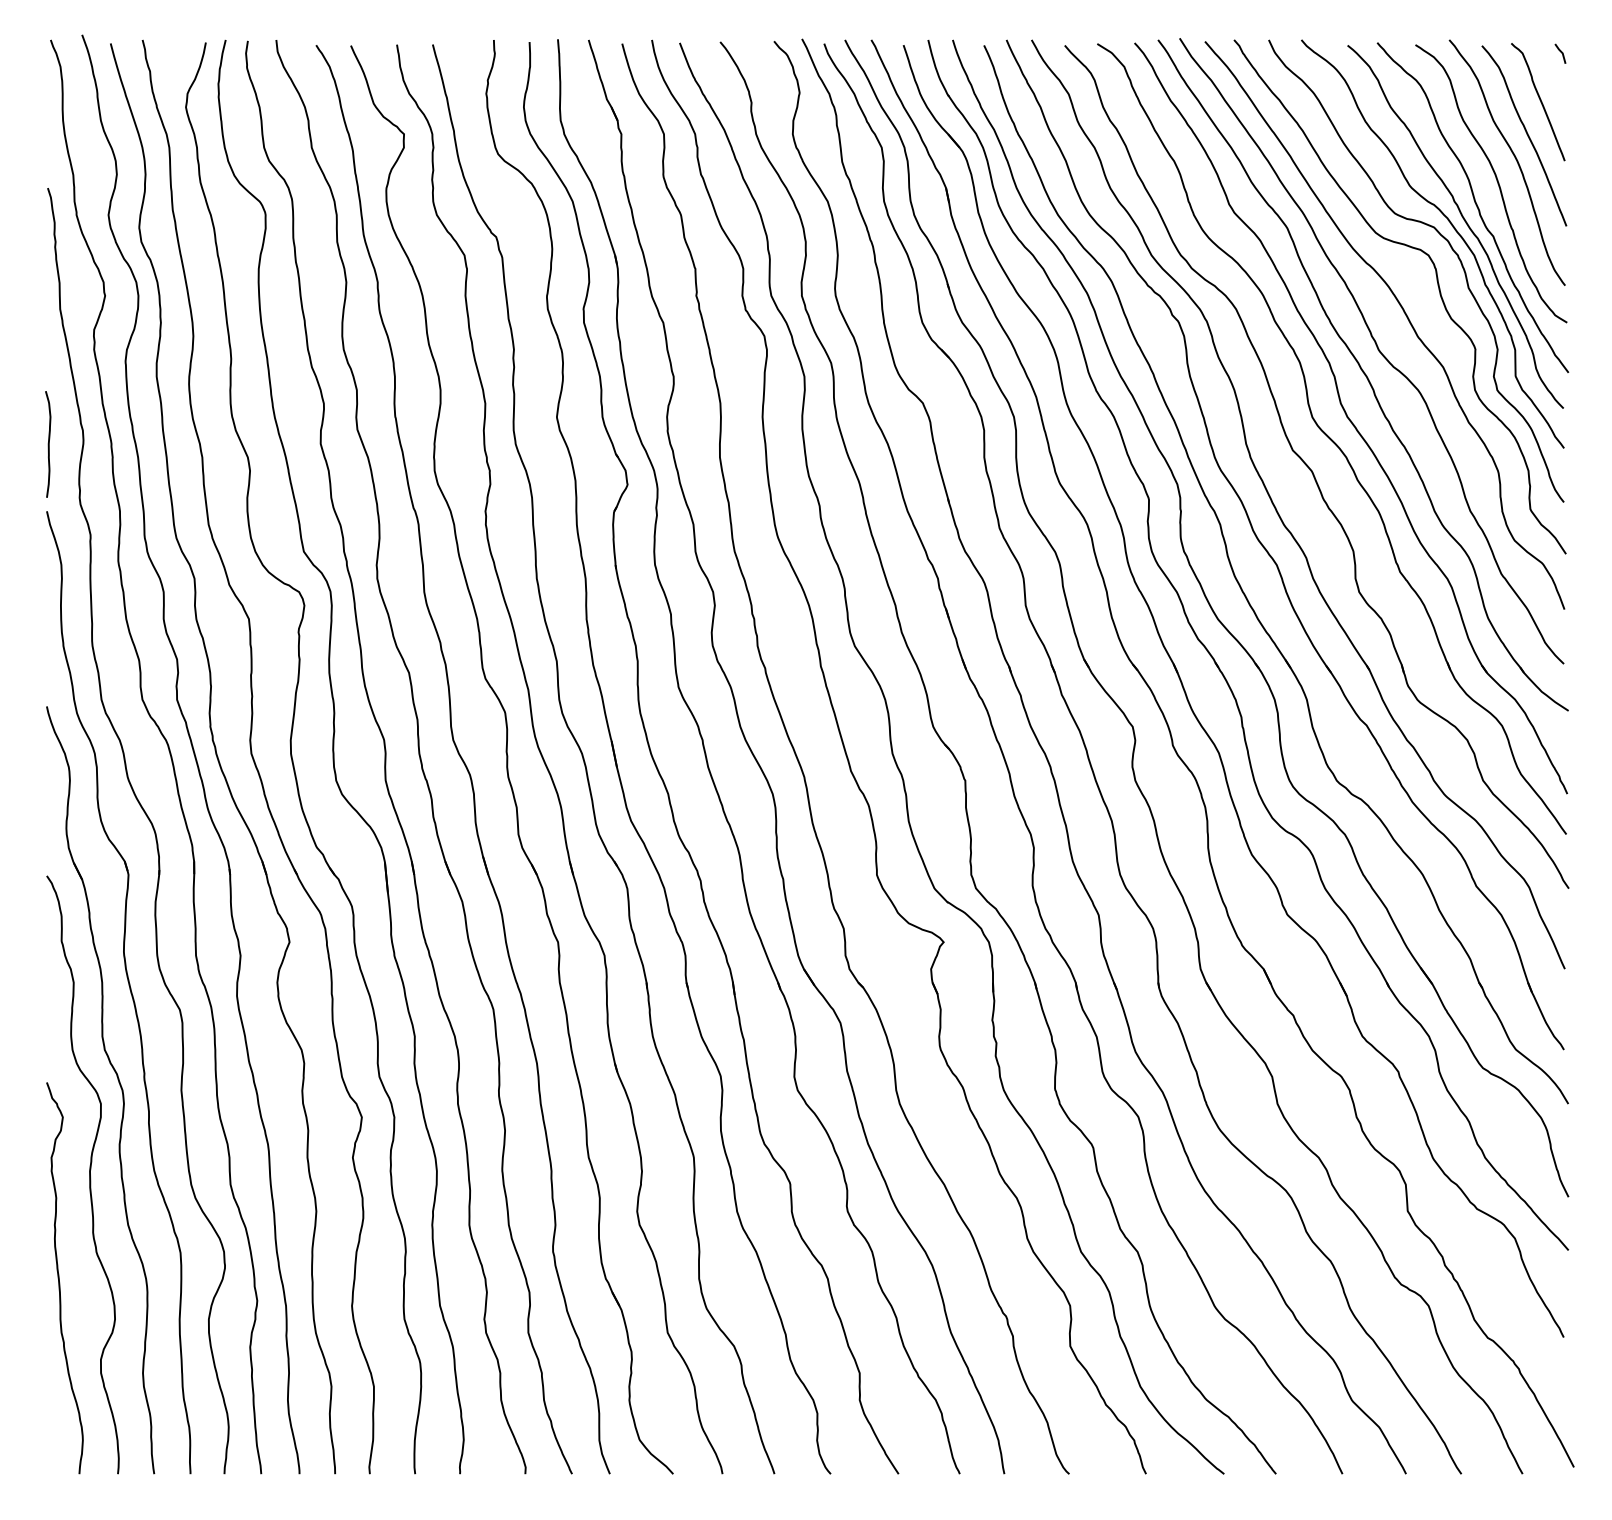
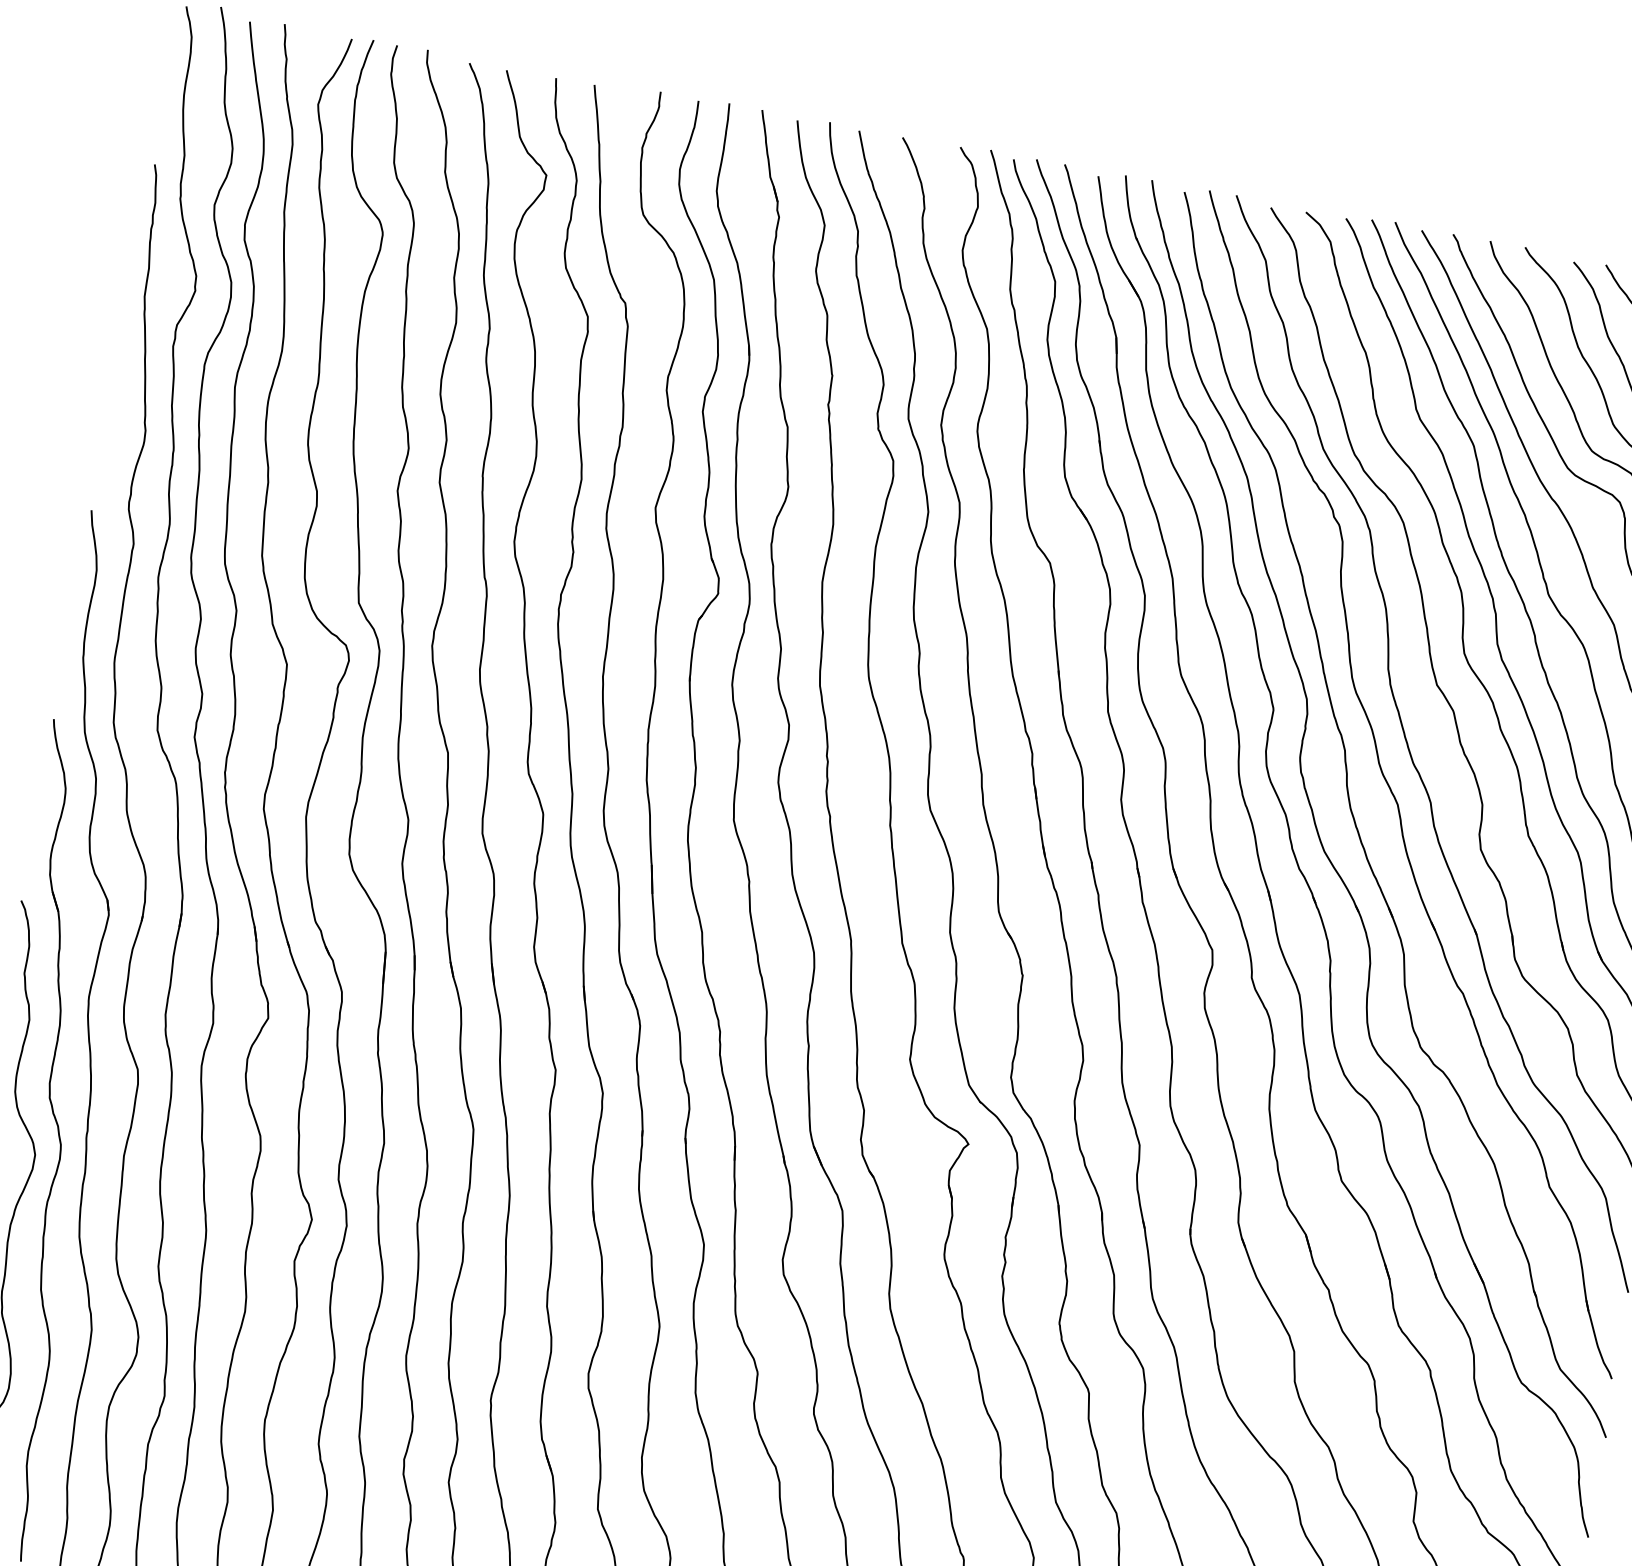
curve: (48, 444) -> (106, 439), removed

